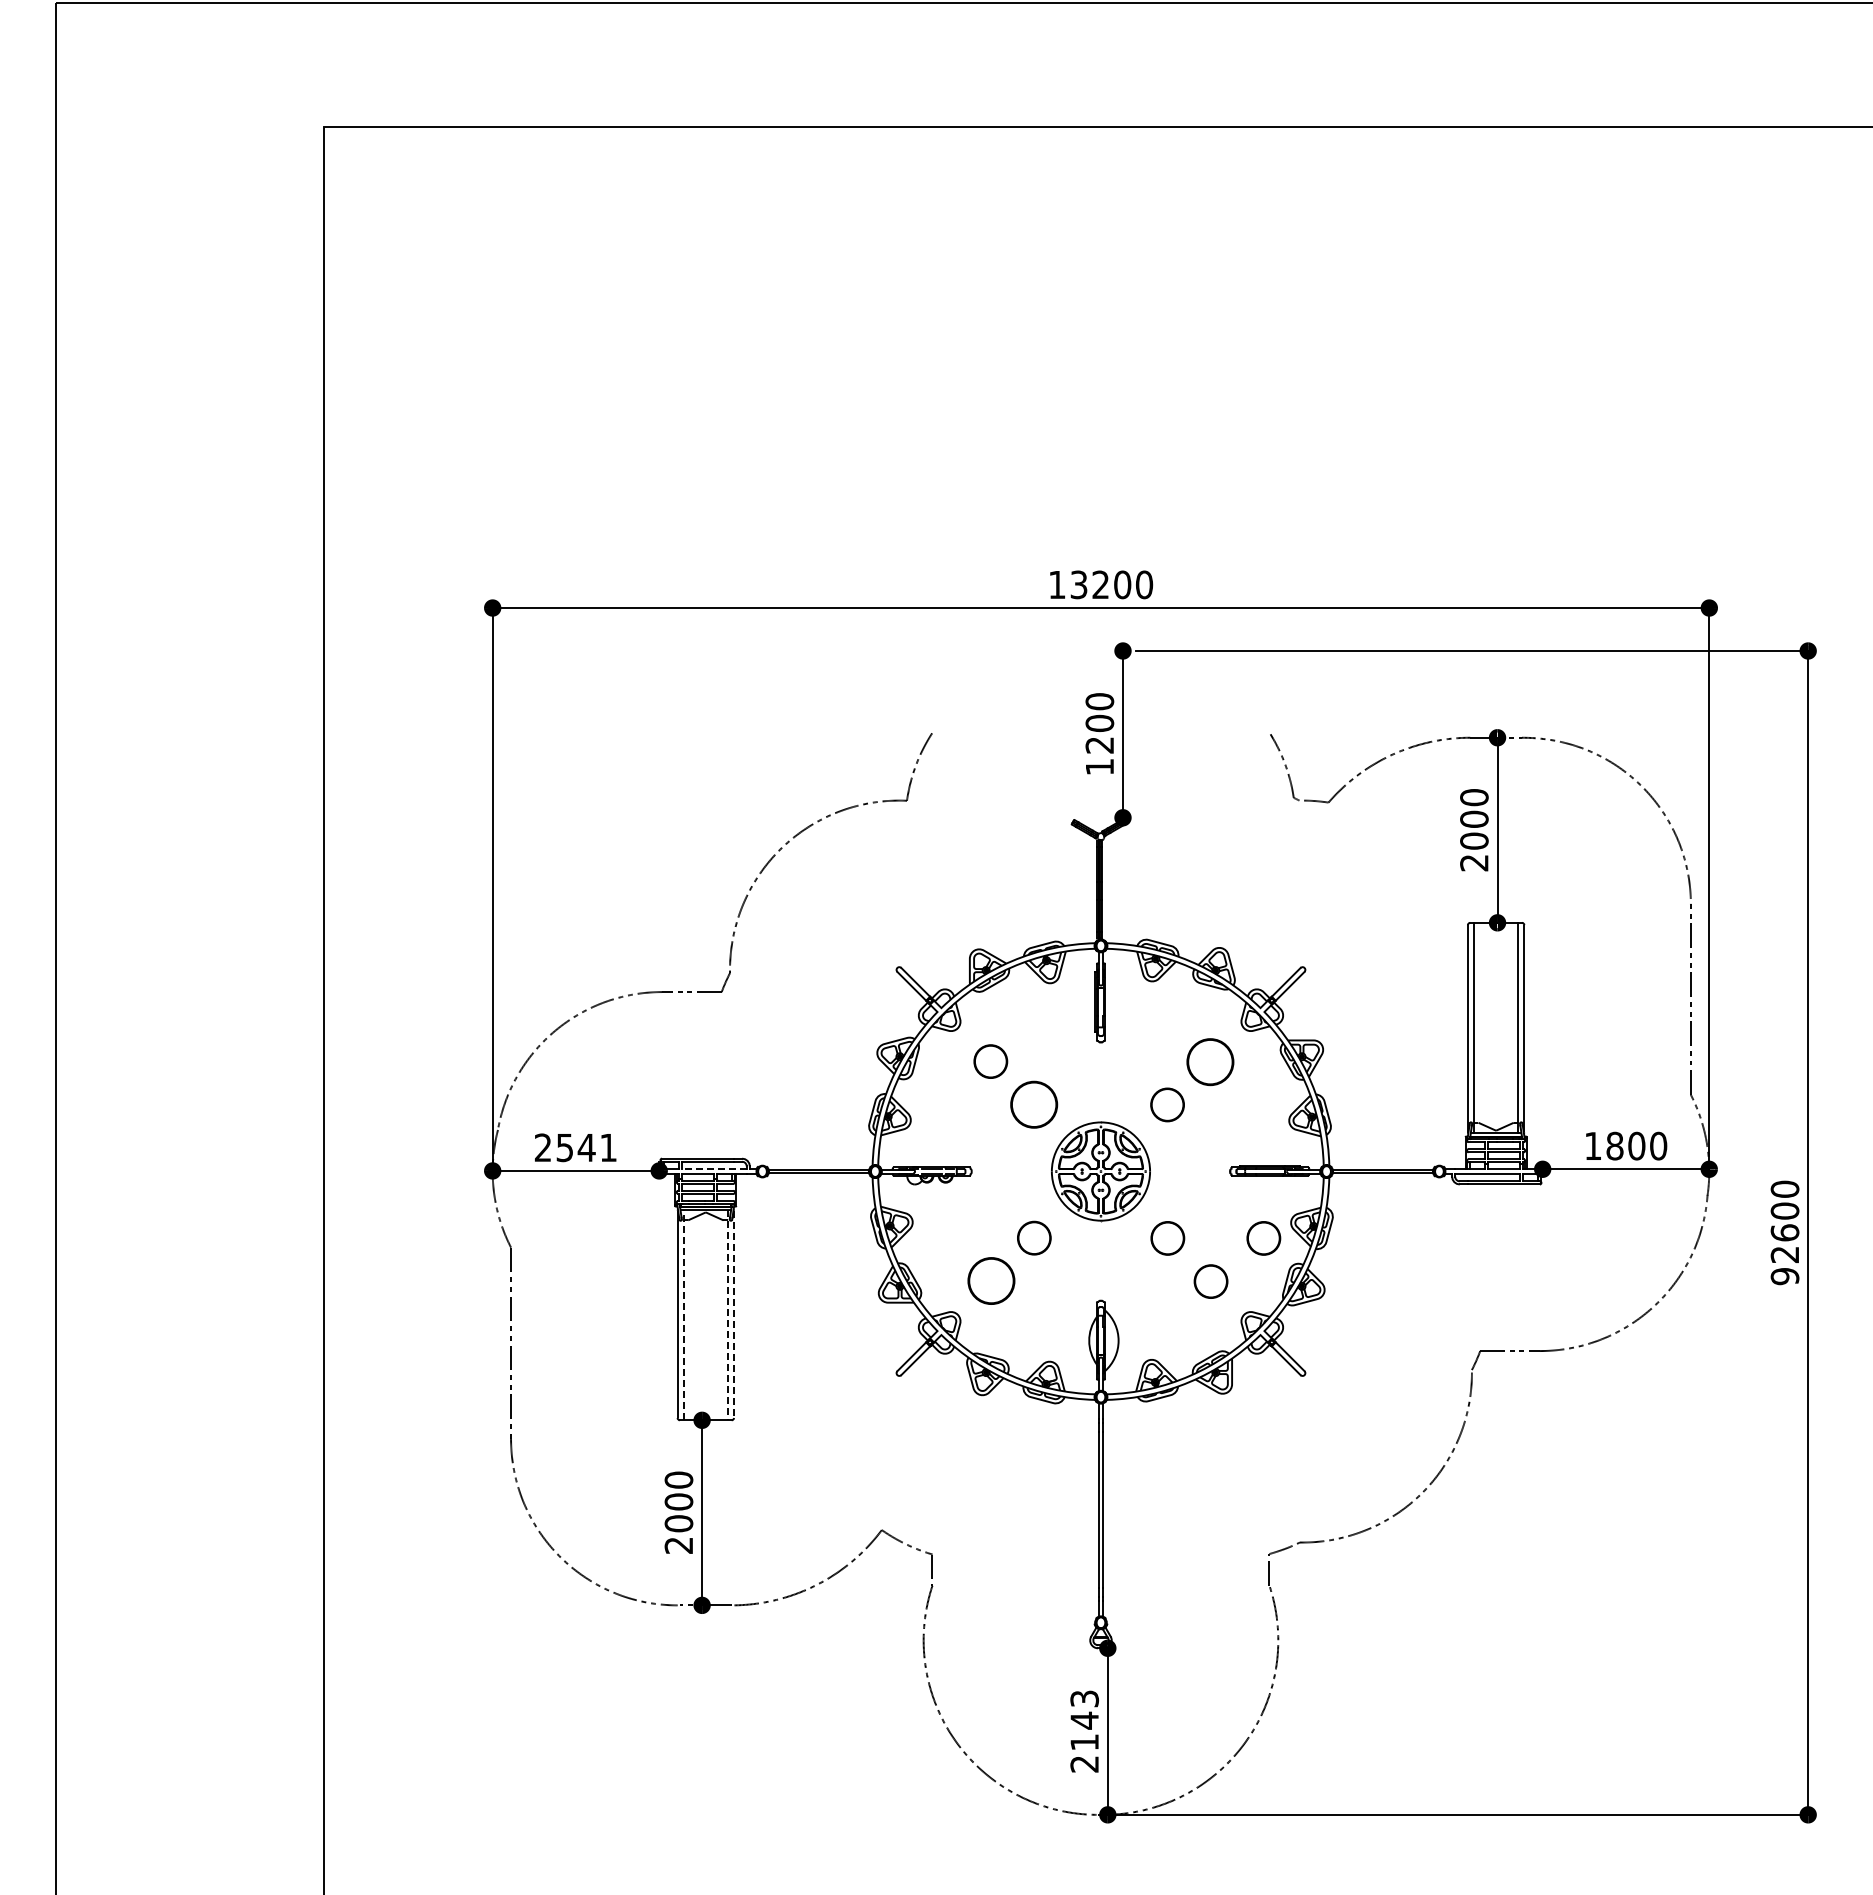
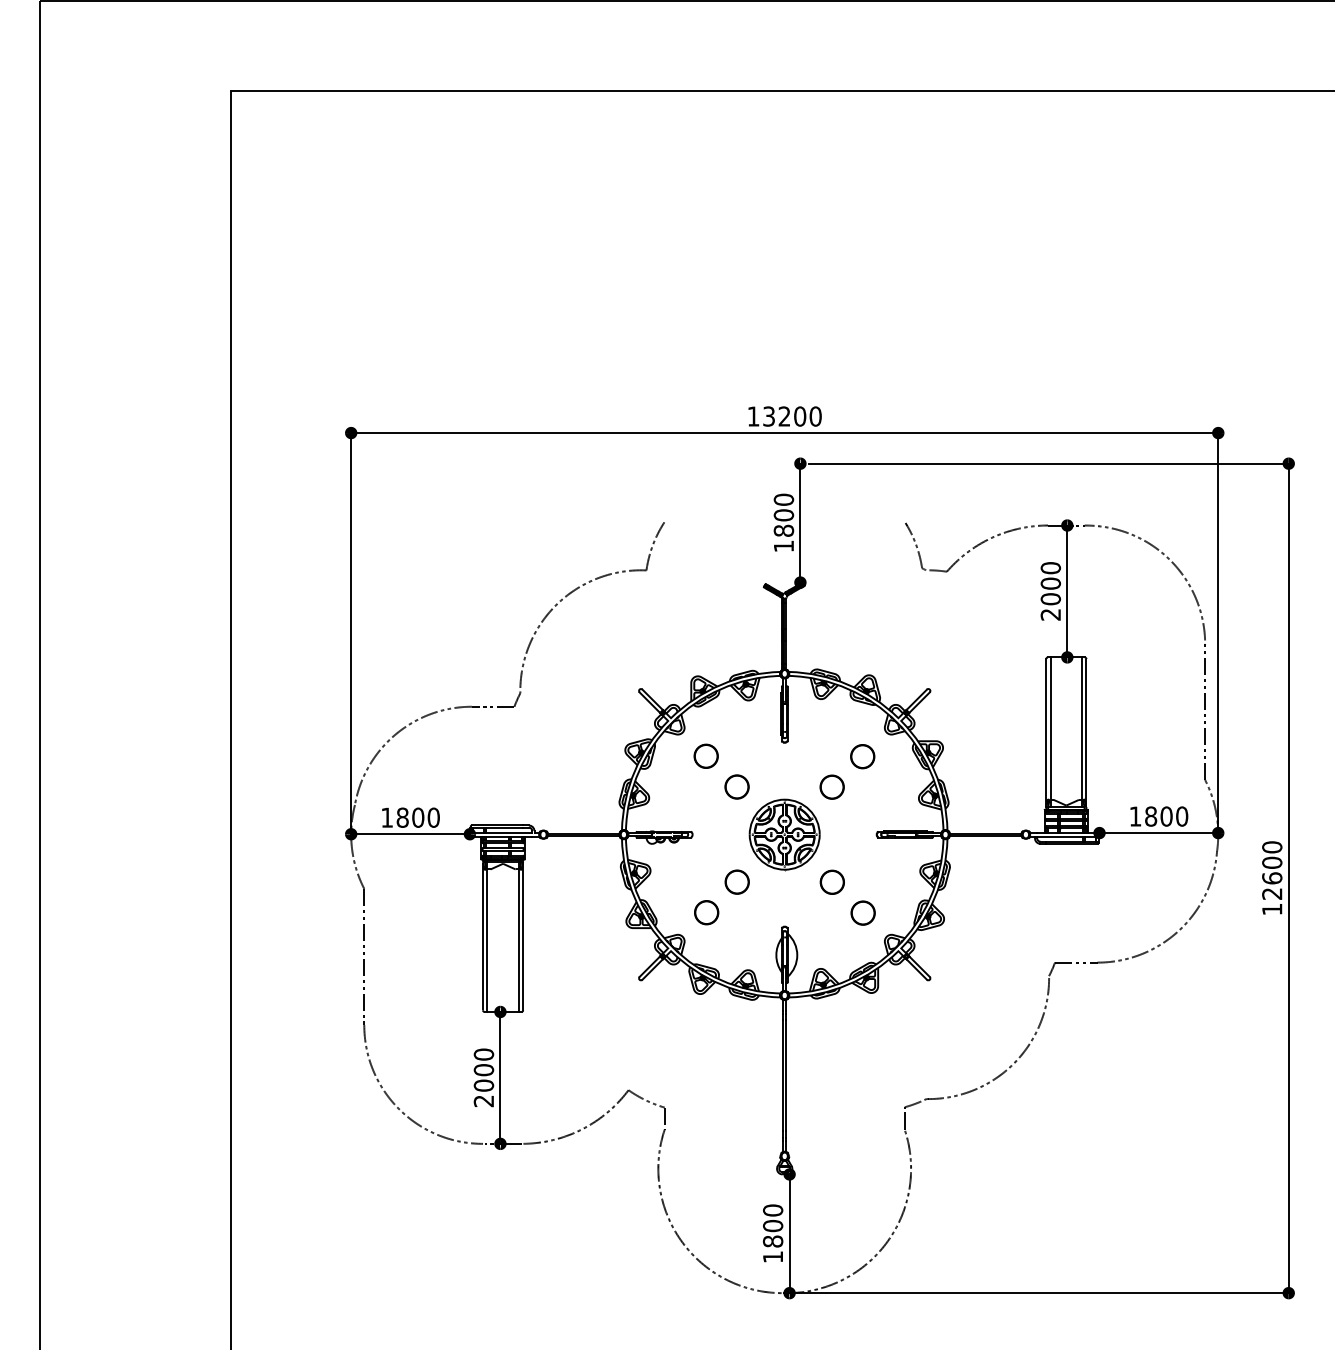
text: (1099, 744) -> (783, 530), 1200 -> 1800
part: (1210, 1061) -> (862, 756), size x0.71
part: (1033, 1104) -> (736, 786), size x0.71
text: (575, 1147) -> (410, 817), 2541 -> 1800
line: (714, 1168) -> (509, 832), dashed -> solid
part: (1263, 1238) -> (900, 882), removed
text: (1784, 1276) -> (1271, 909), 92600 -> 12600
part: (991, 1280) -> (706, 912), size x0.71
line: (683, 1314) -> (487, 936), dashed -> solid
line: (734, 1314) -> (523, 936), dashed -> solid
line: (727, 1315) -> (518, 937), dashed -> solid
text: (1084, 1731) -> (772, 1233), 2143 -> 1800

